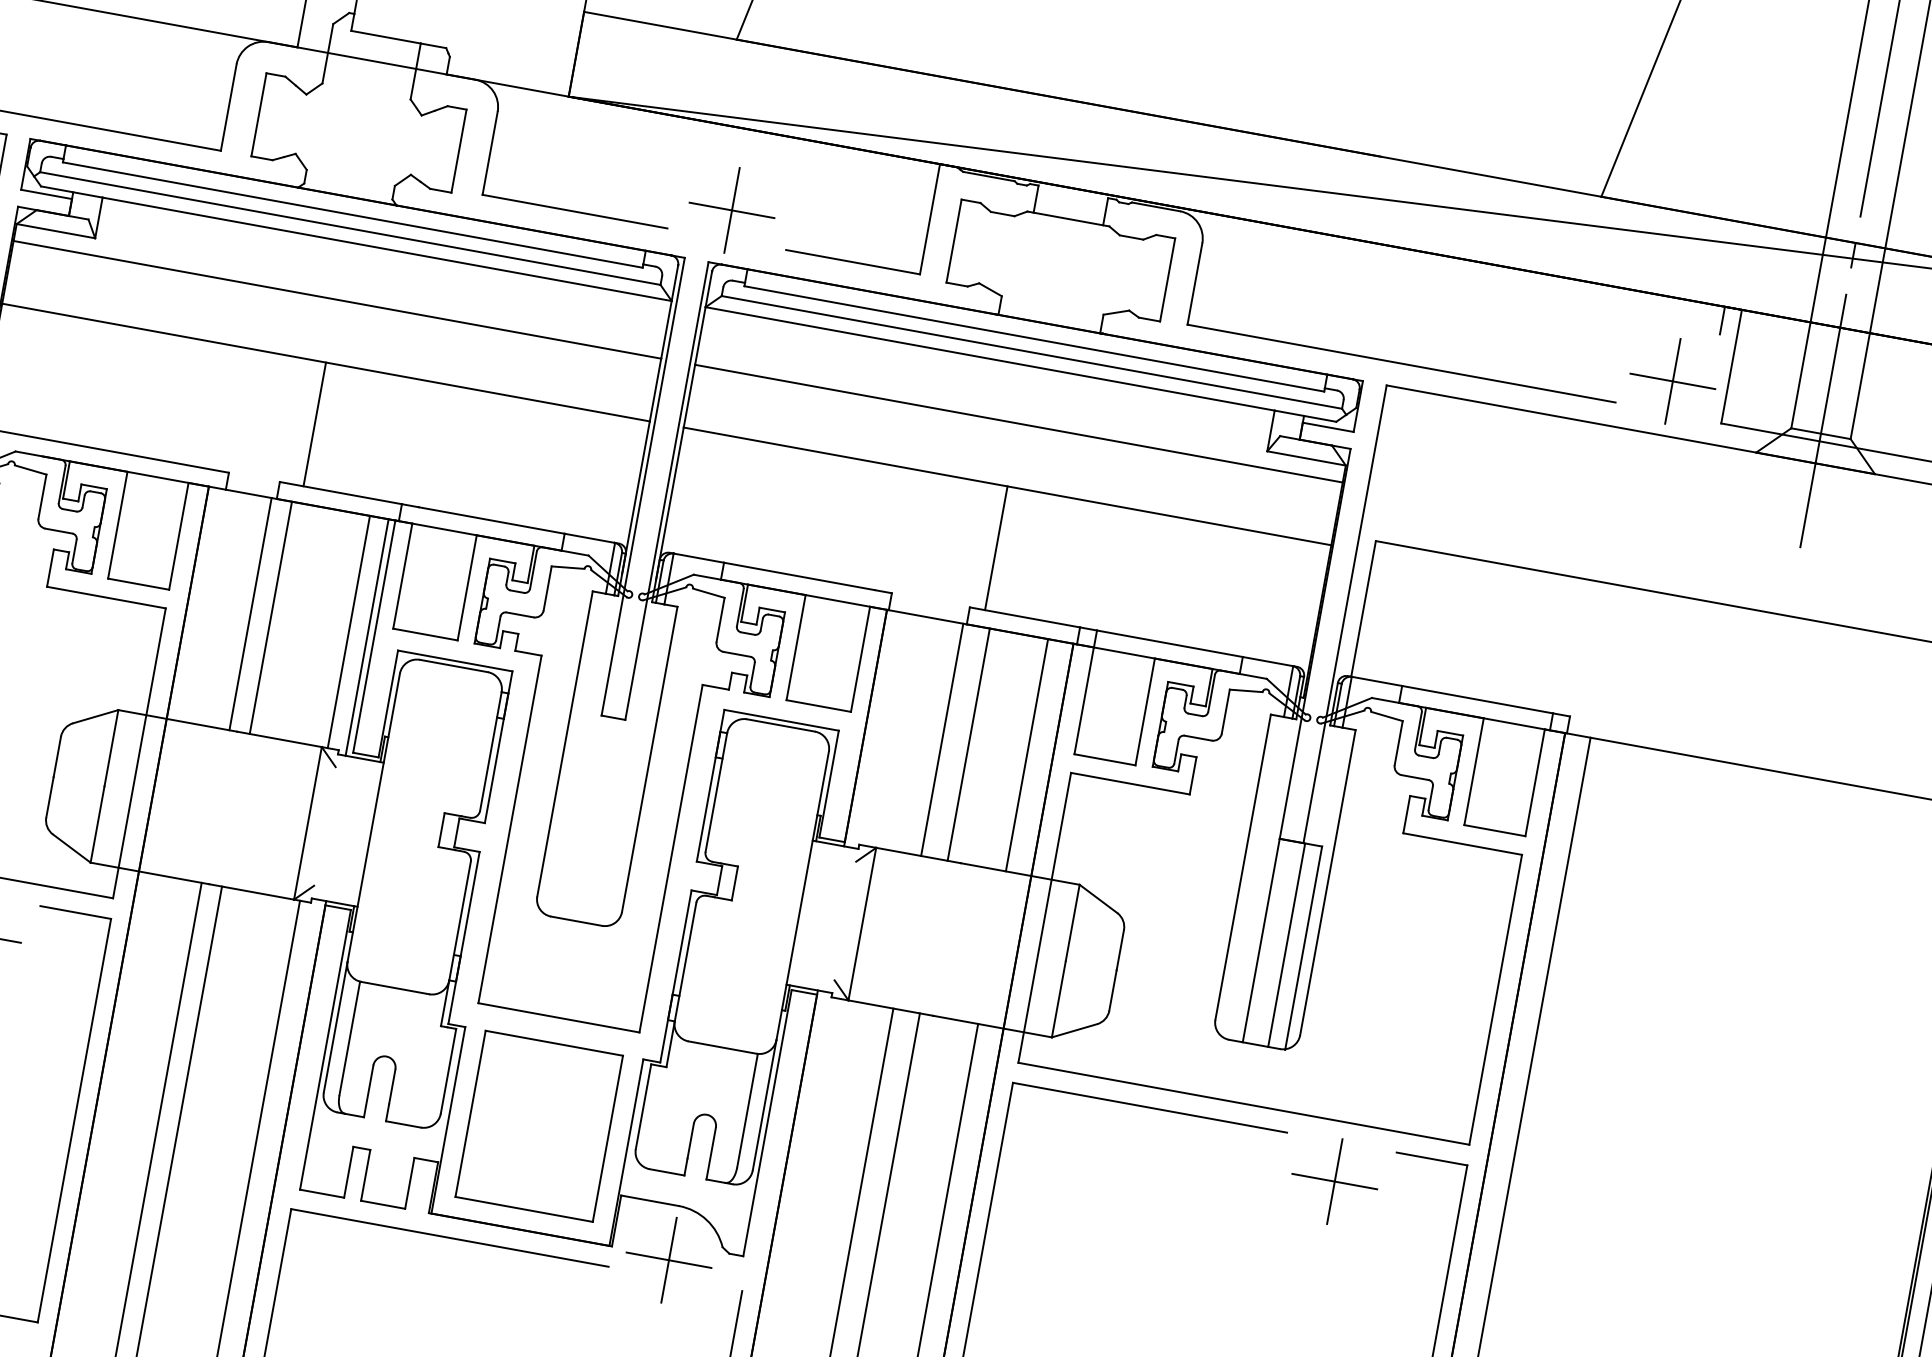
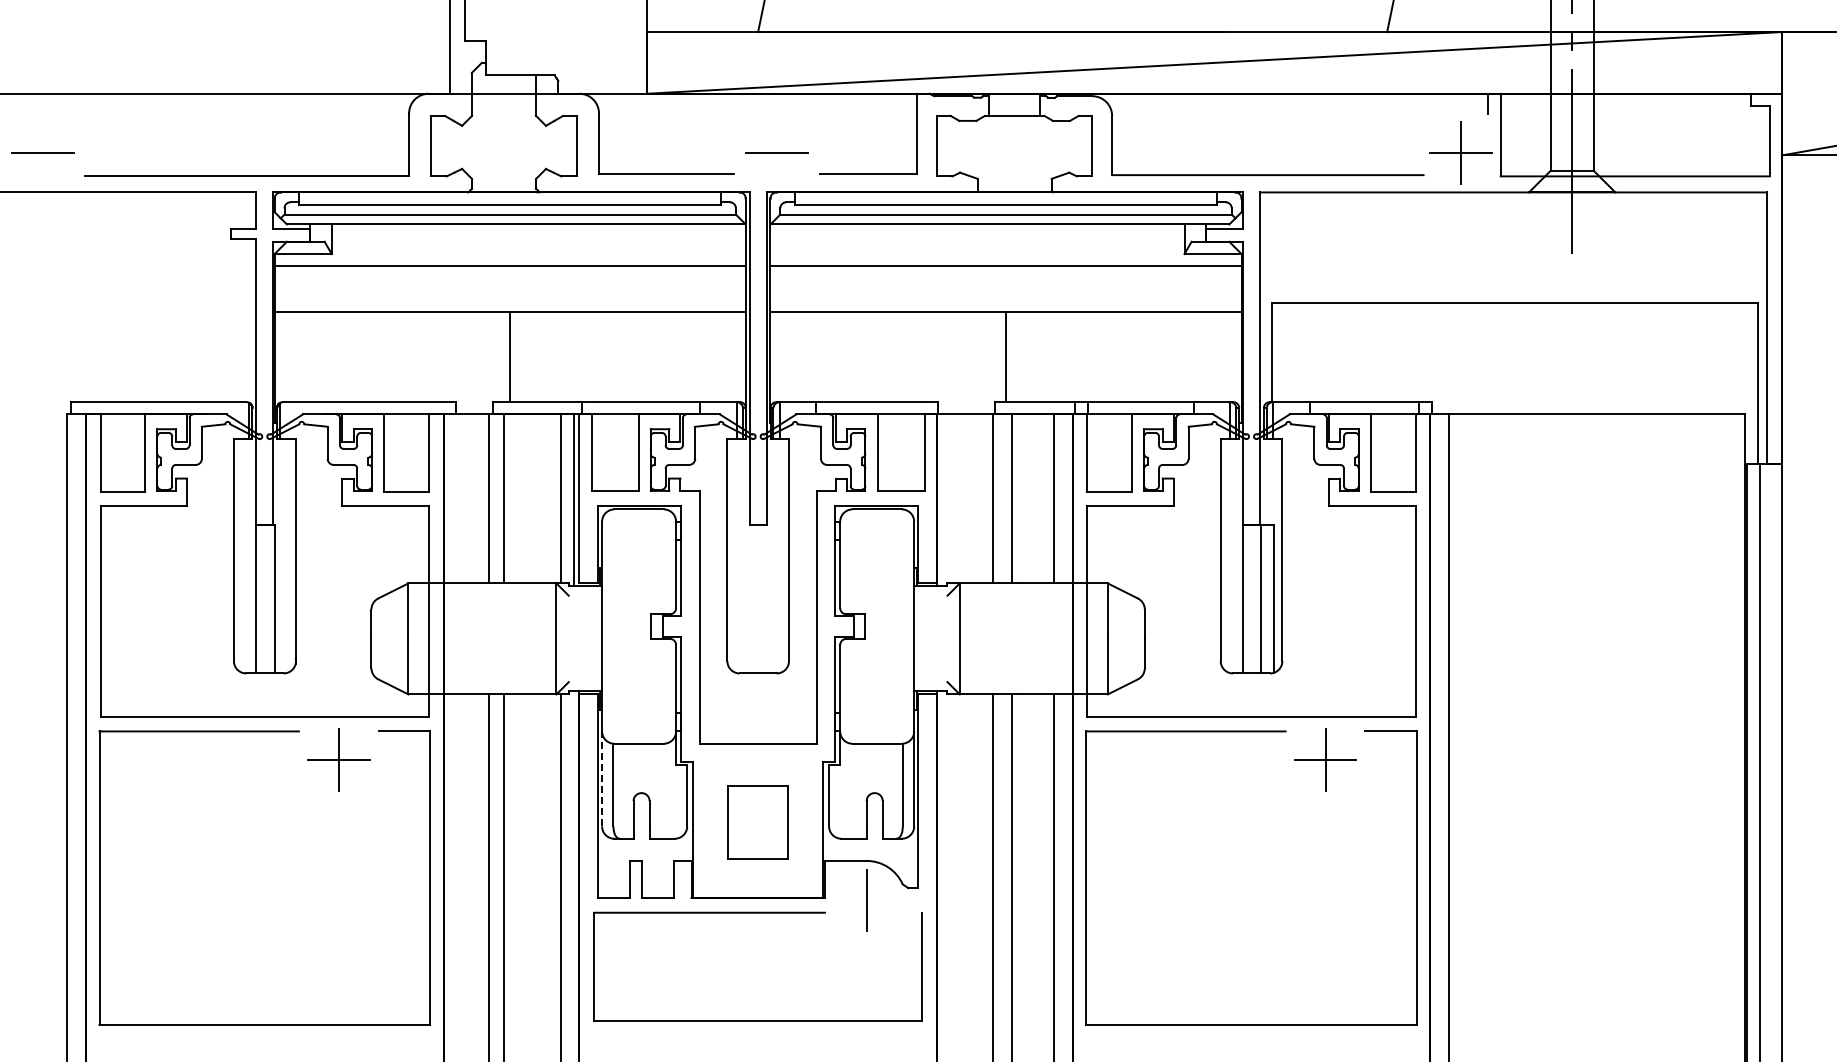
line: (731, 209) -> (776, 152), removed
line: (336, 1028) -> (602, 779), solid -> dashed
part: (538, 1125) -> (757, 822), size x0.6
line: (668, 1260) -> (866, 900), removed

